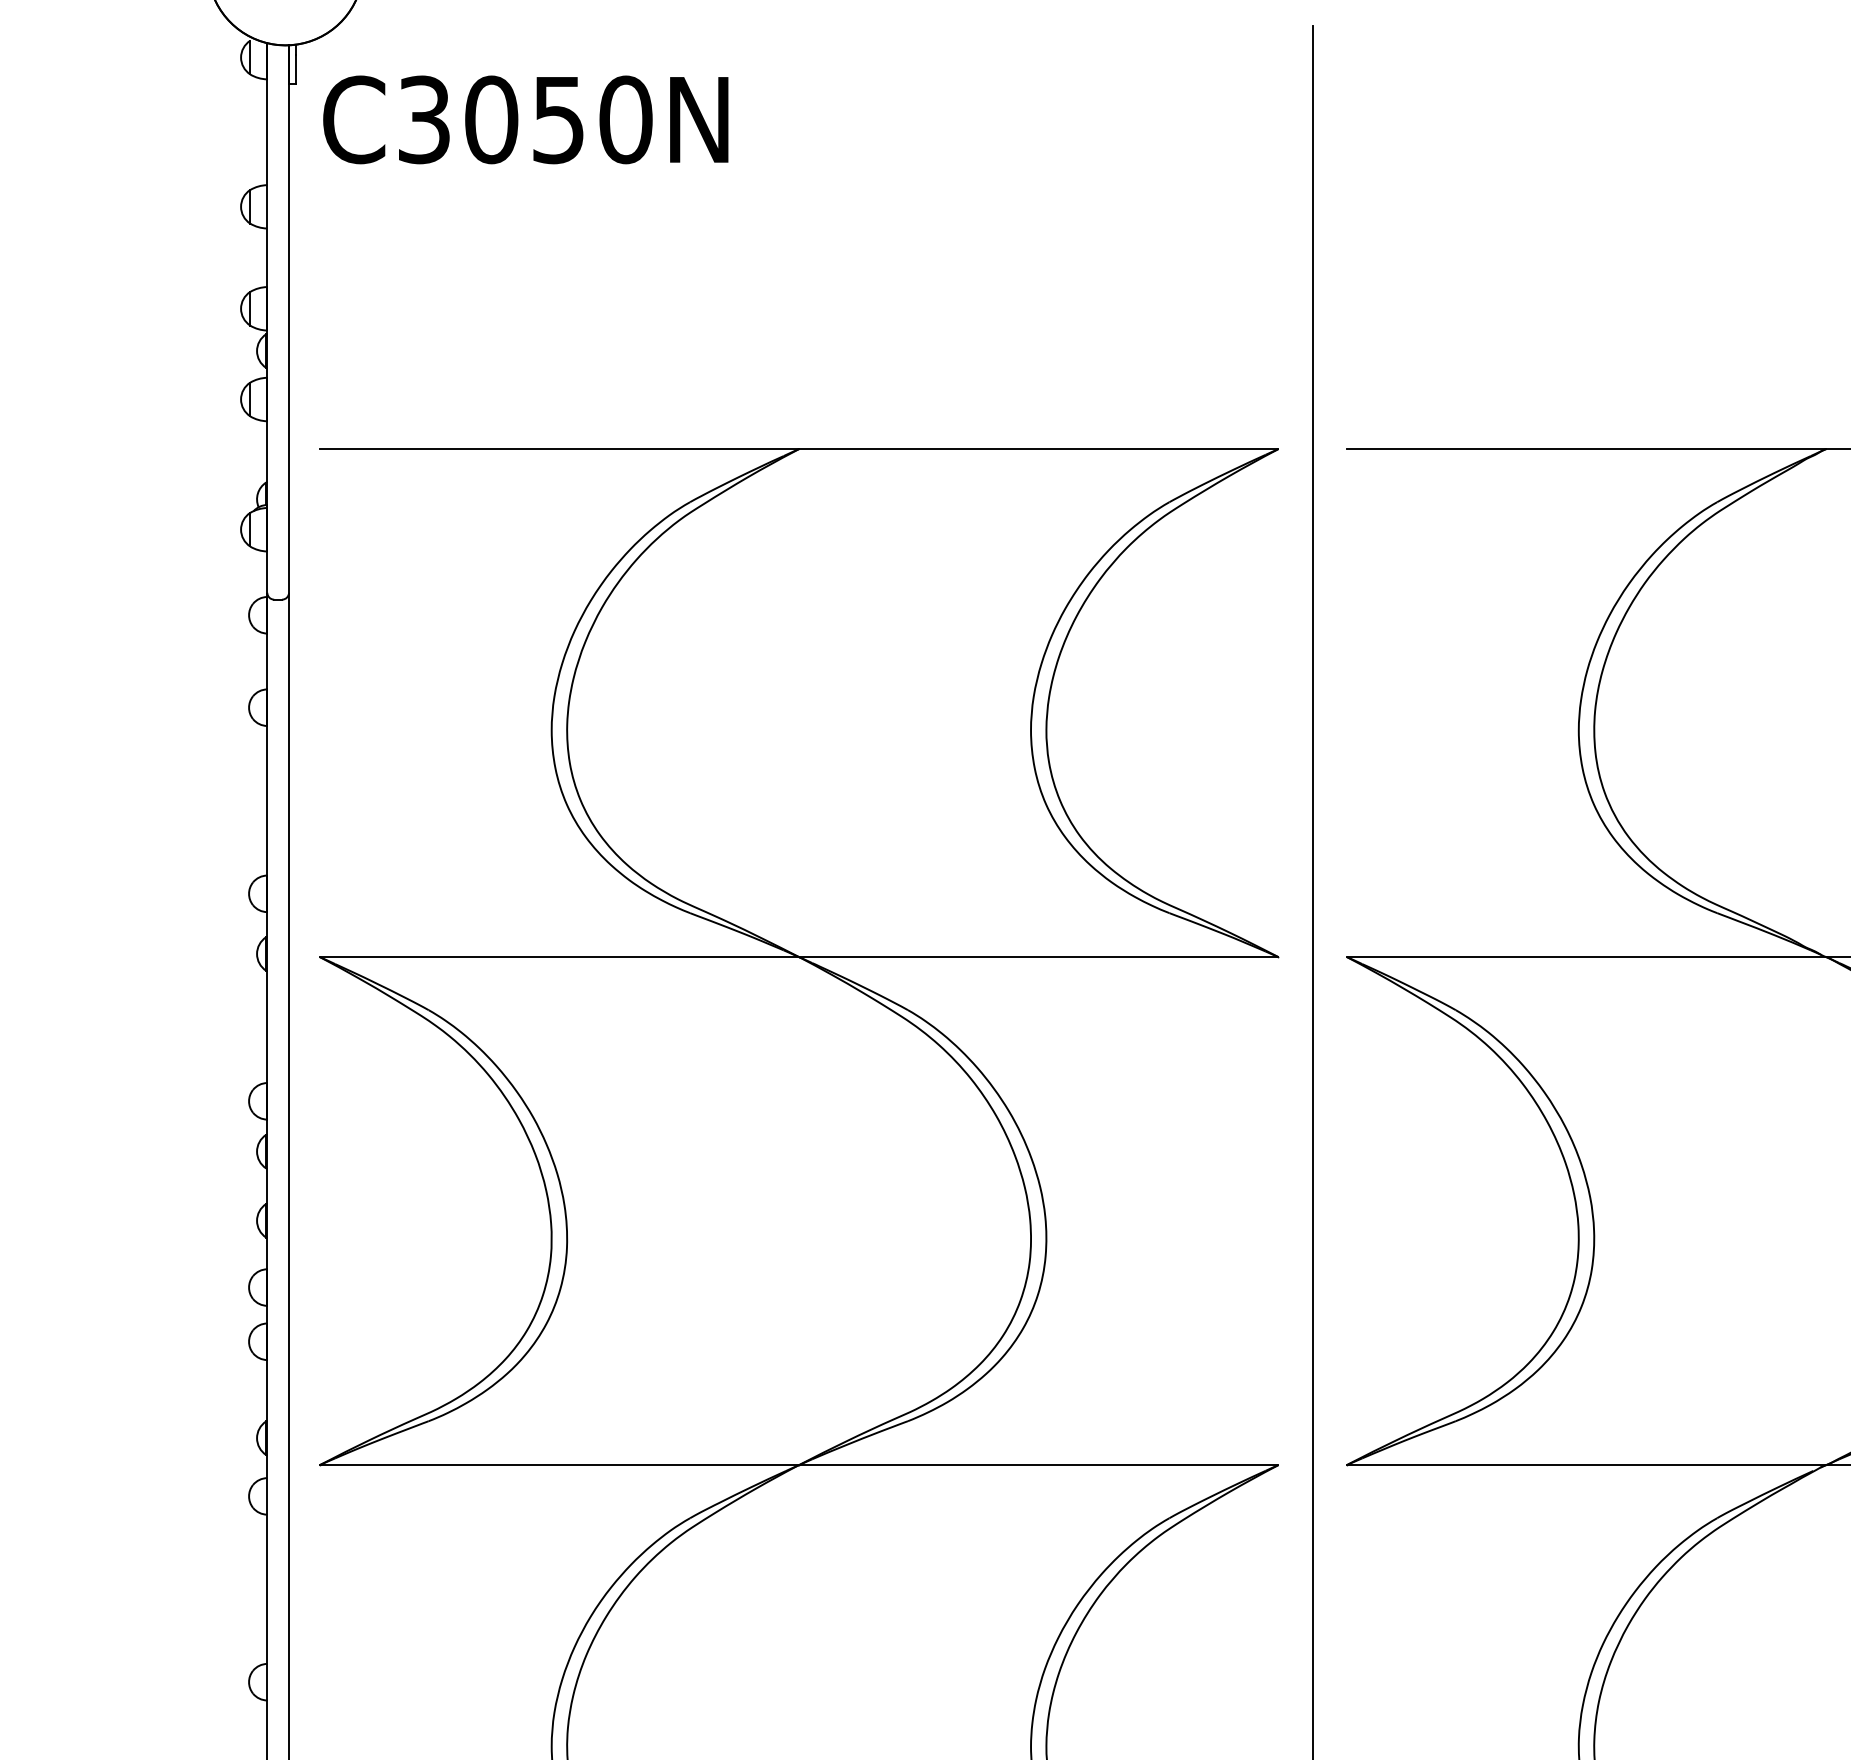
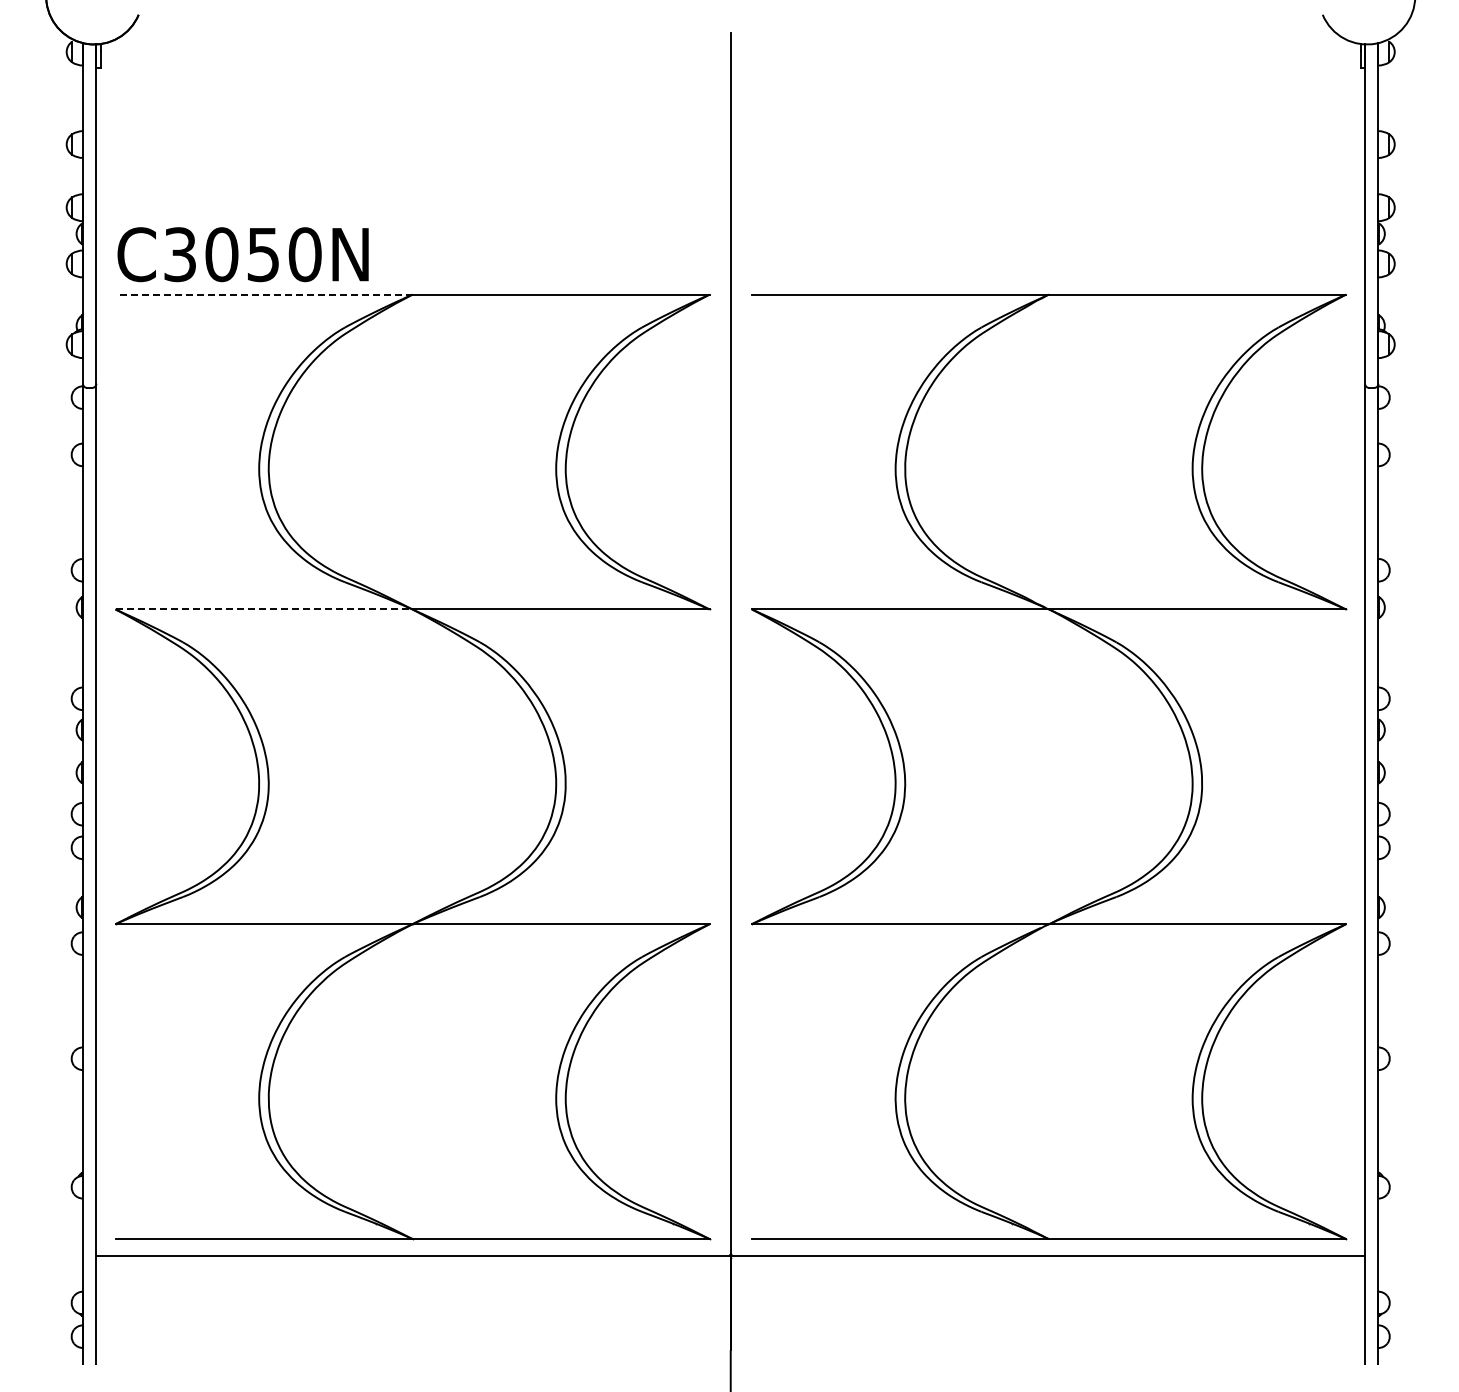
text: (524, 119) -> (242, 254), moved
line: (560, 448) -> (264, 294), solid -> dashed
line: (560, 957) -> (264, 609), solid -> dashed

